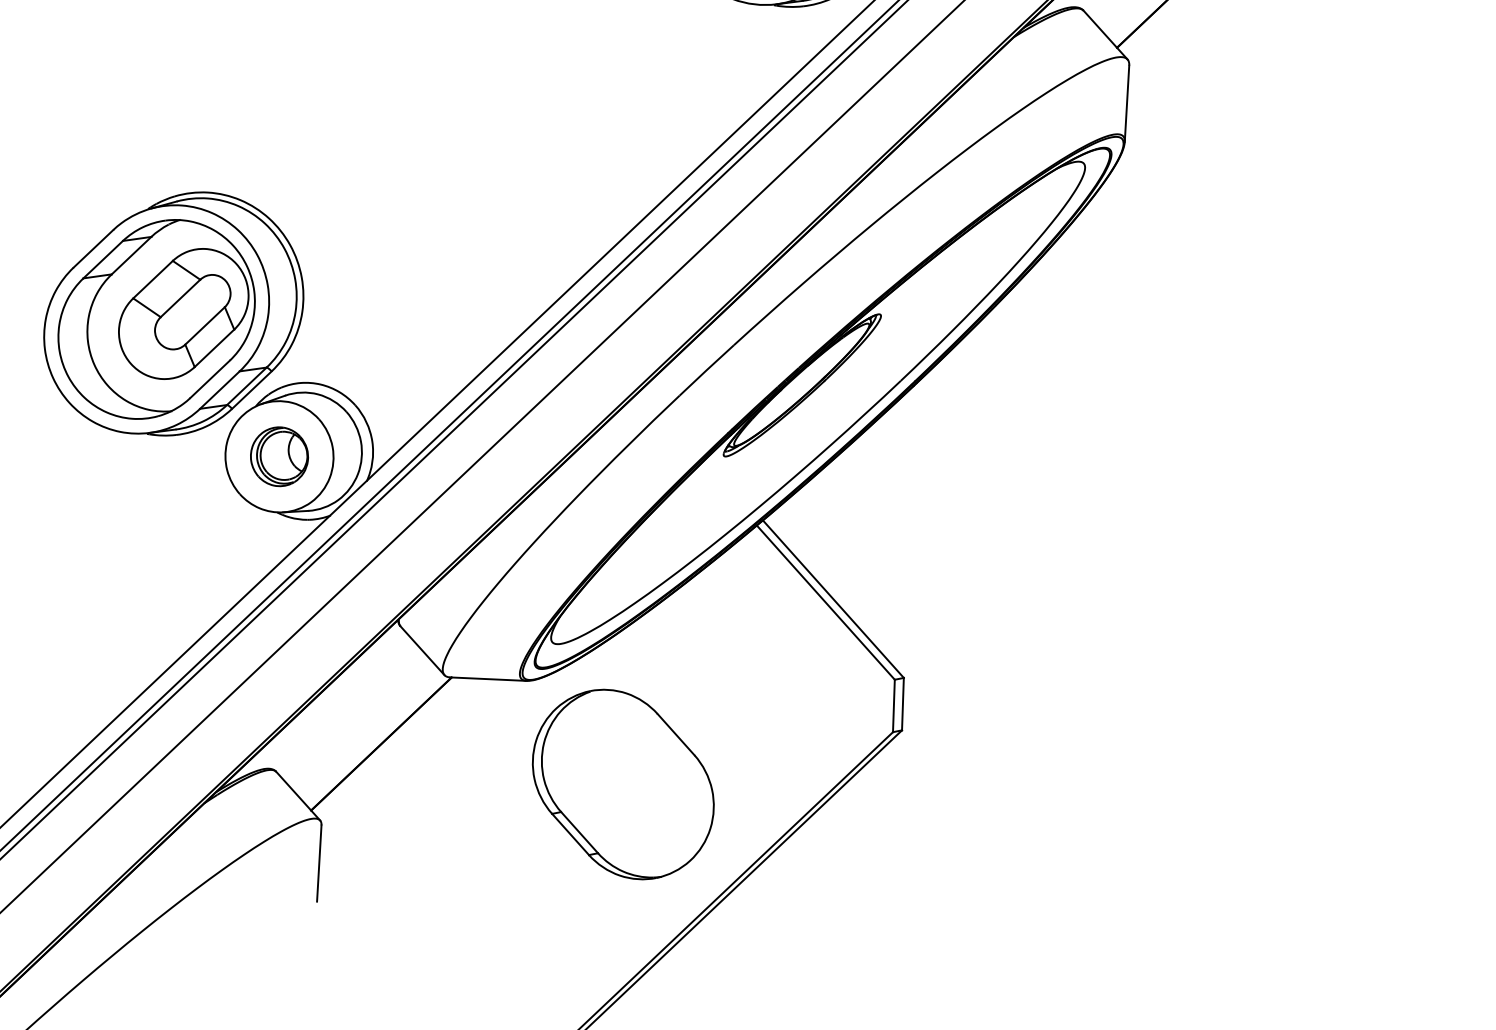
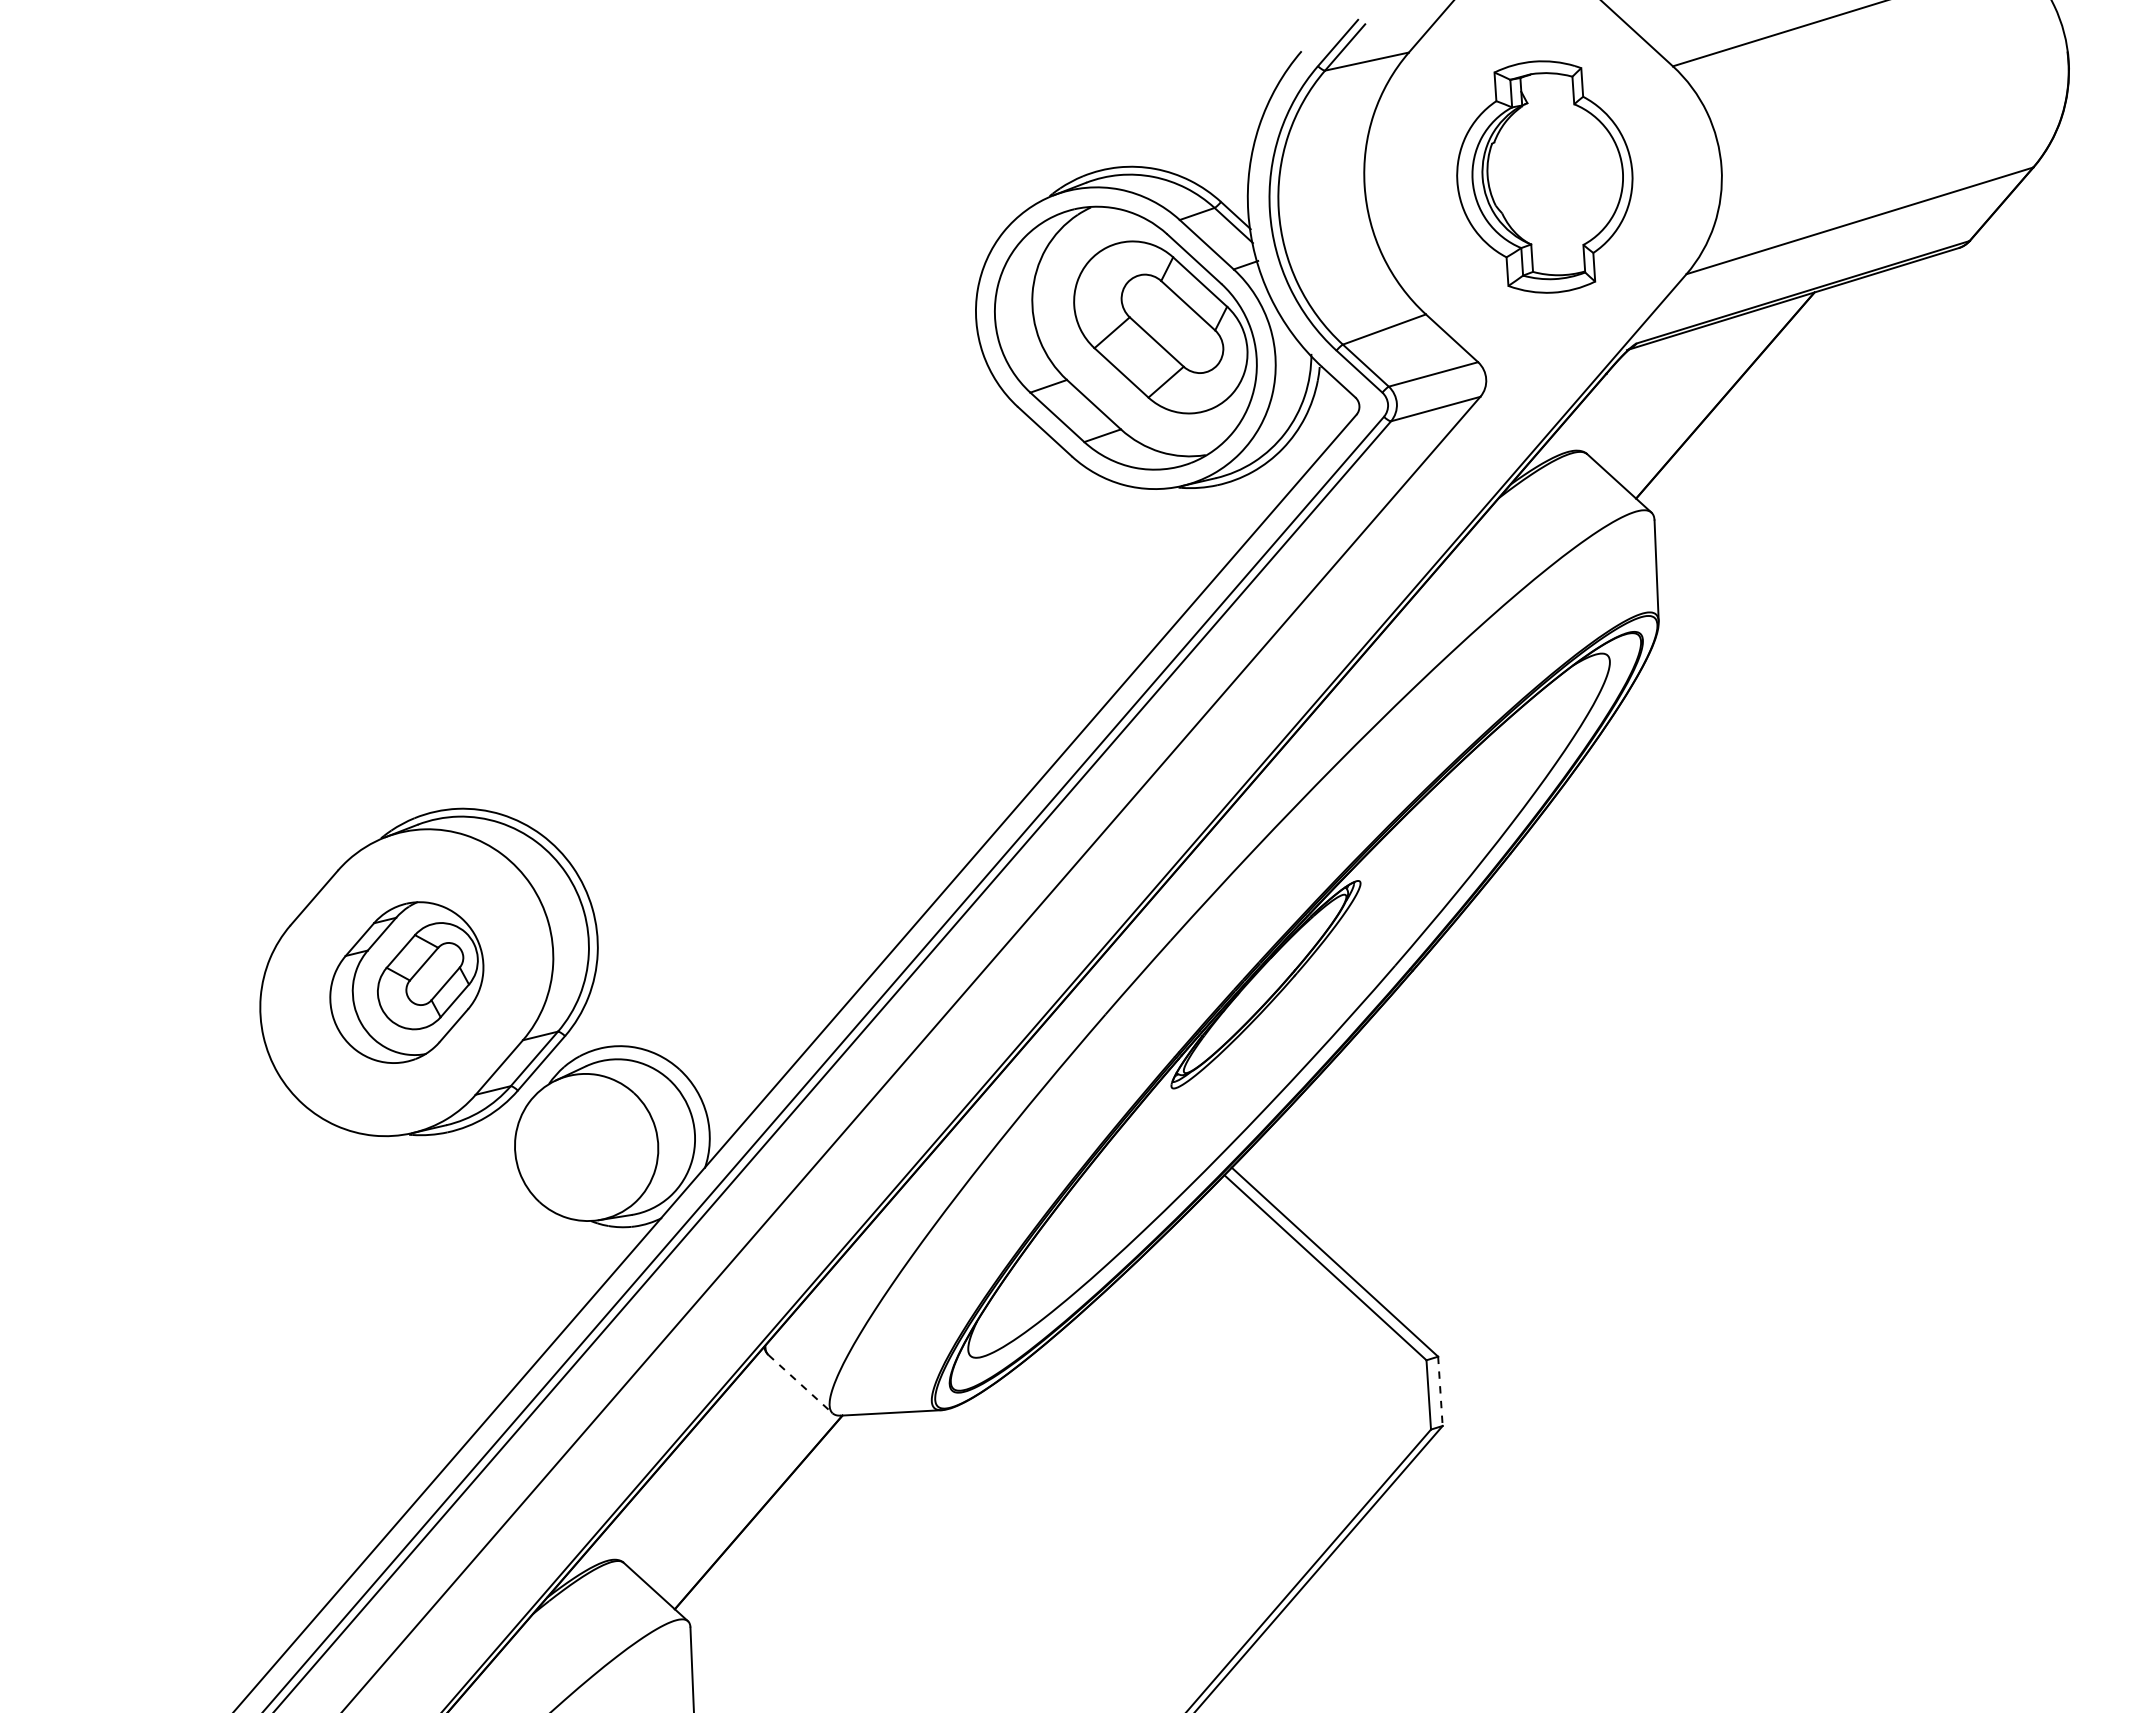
part: (156, 319) -> (406, 982), size x0.6
part: (279, 456) -> (586, 1147), removed
line: (422, 650) -> (800, 1384), solid -> dashed
line: (902, 704) -> (1440, 1391), solid -> dashed
part: (623, 784) -> (1082, 1533), removed

